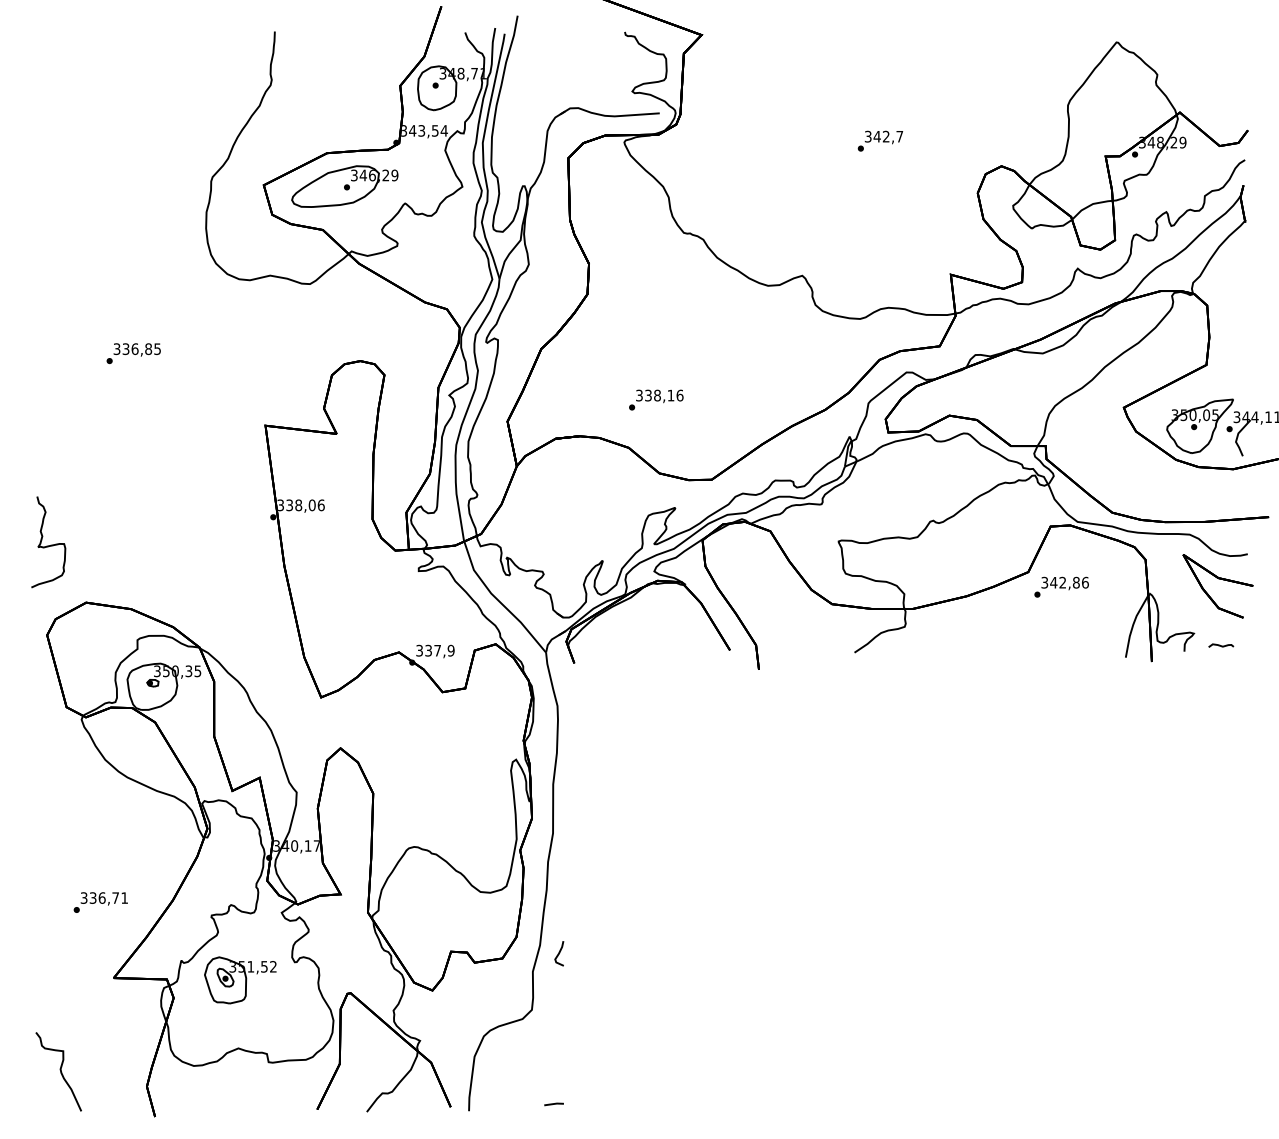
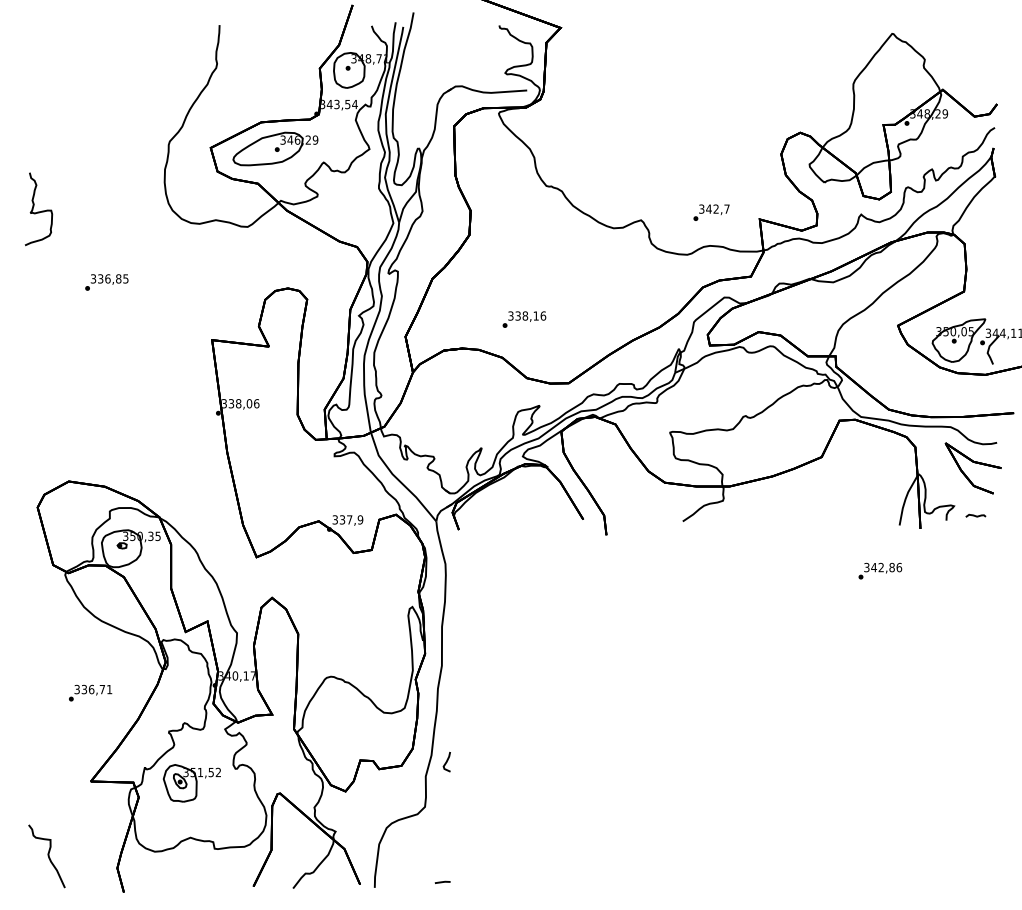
text: (880, 140) -> (711, 212), moved
curve: (49, 545) -> (39, 211), moved
text: (1061, 586) -> (880, 570), moved
text: (100, 901) -> (90, 692), moved

